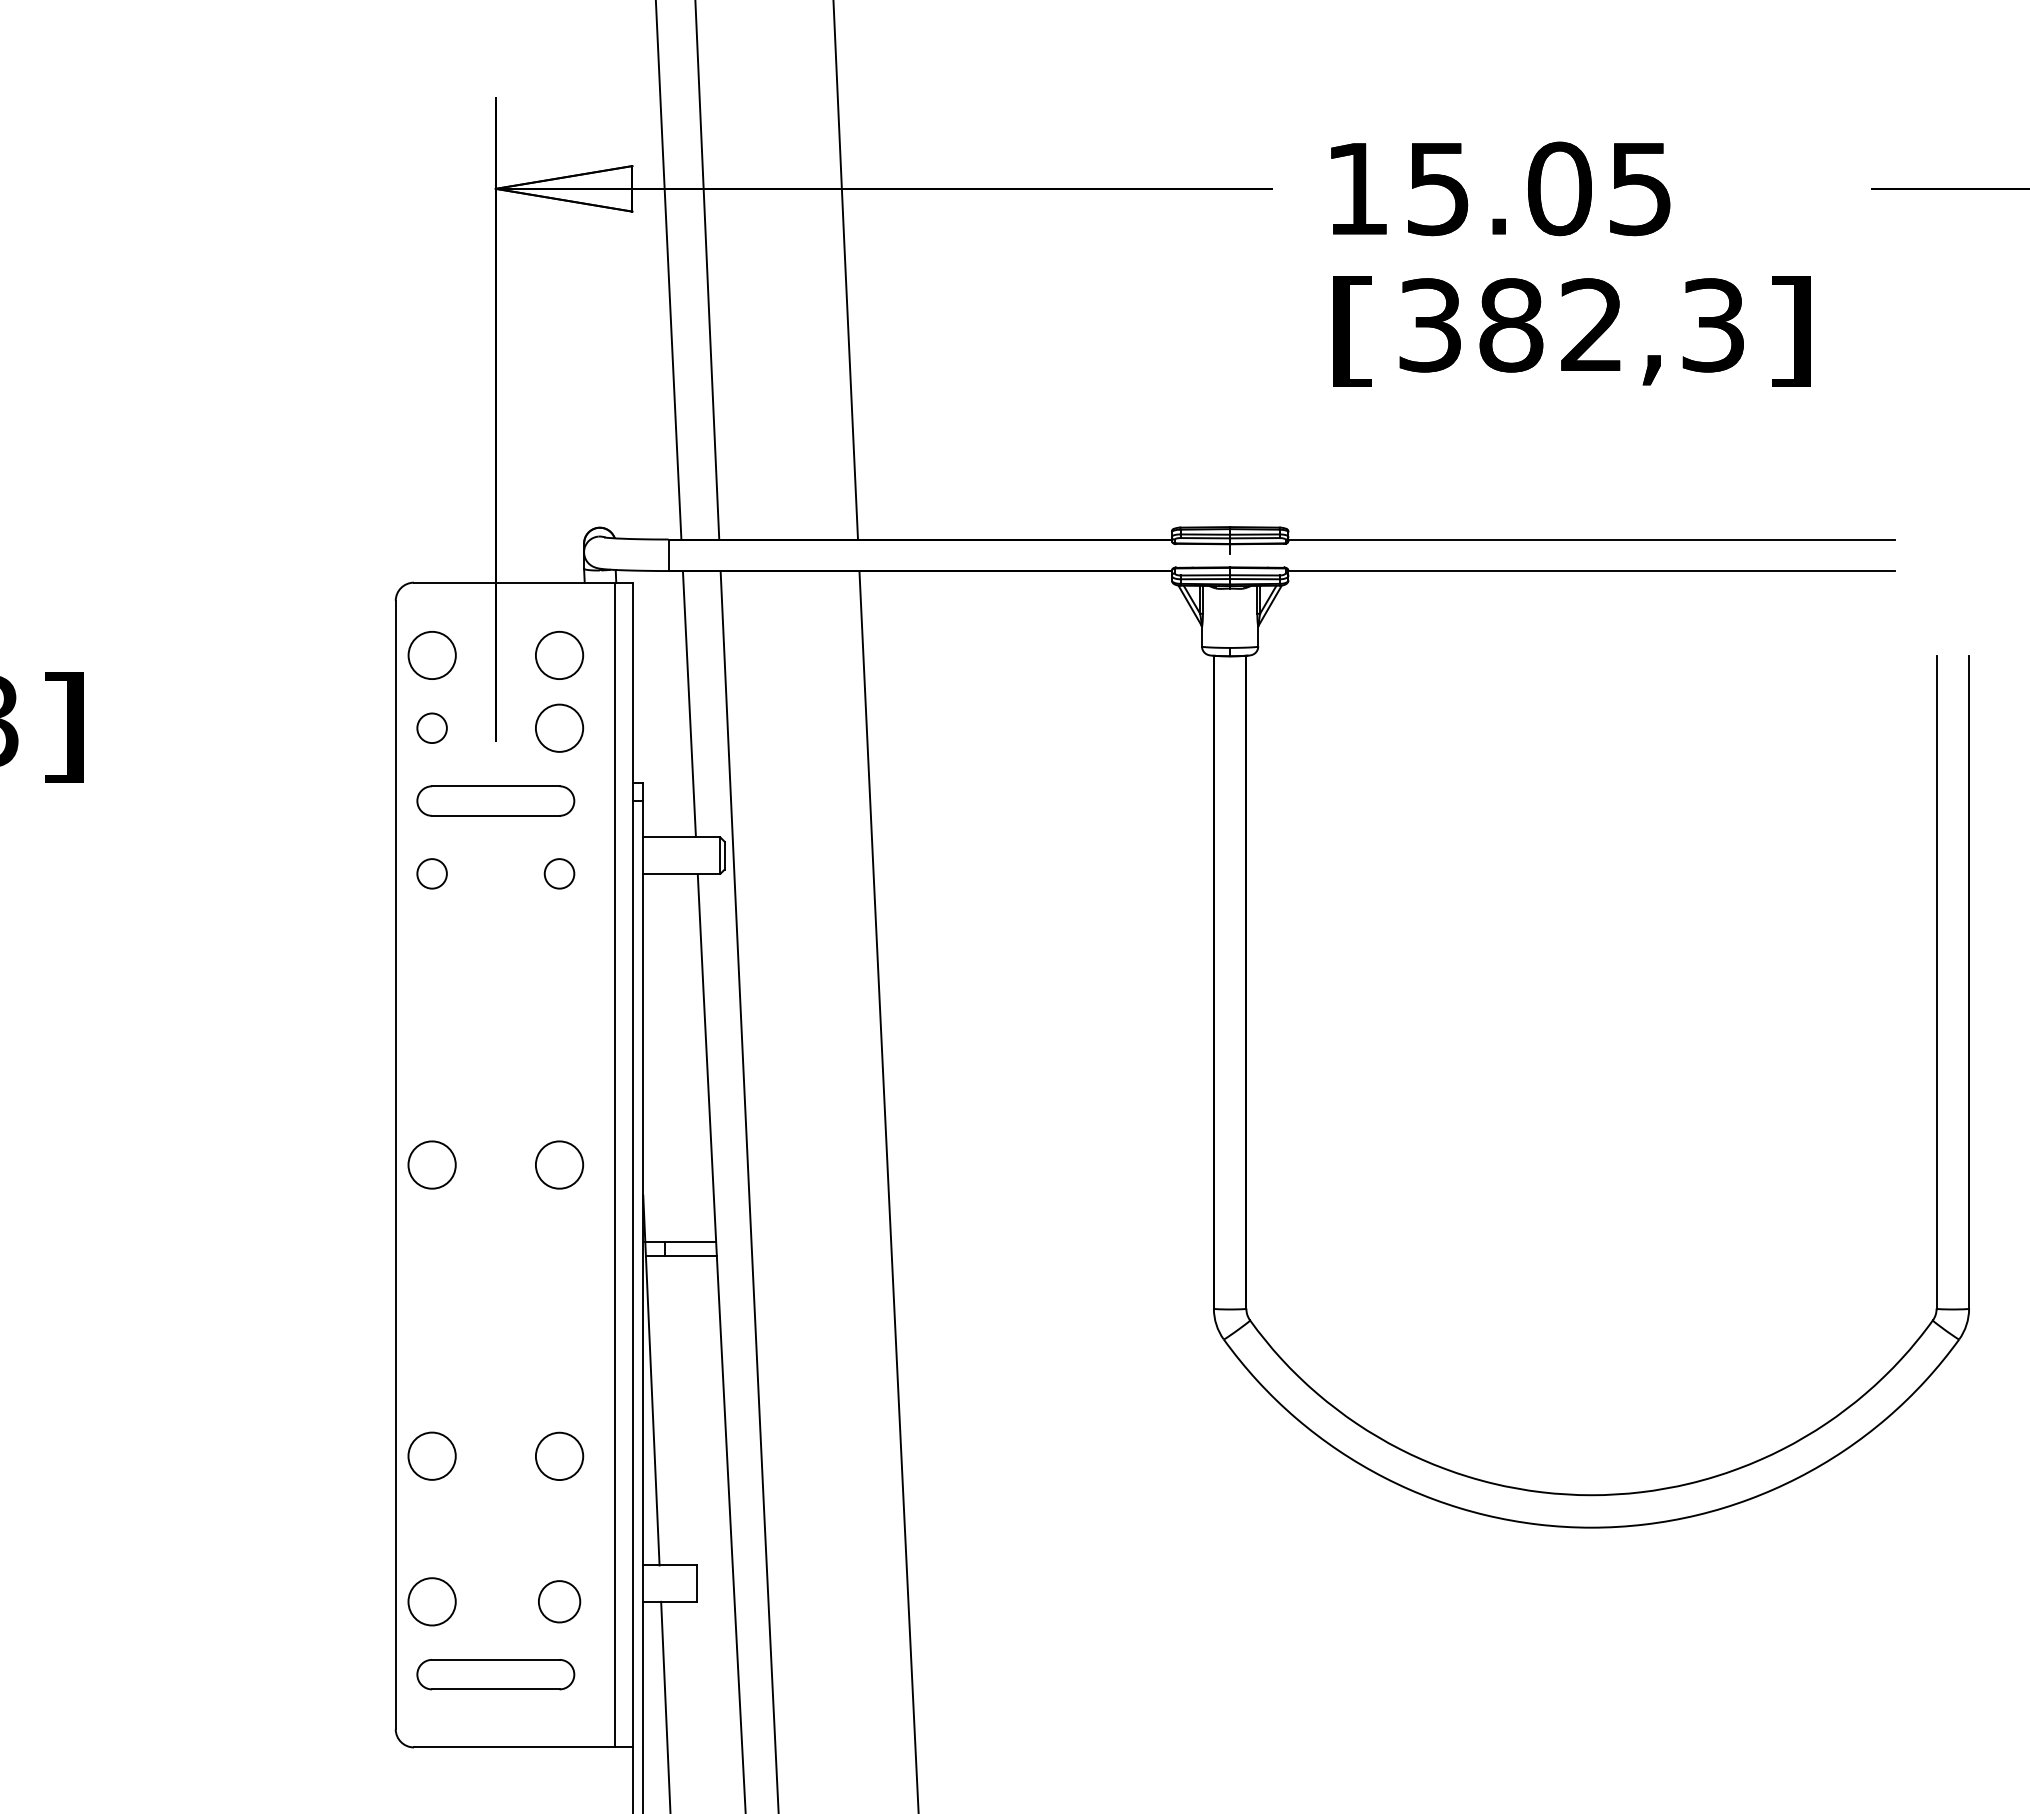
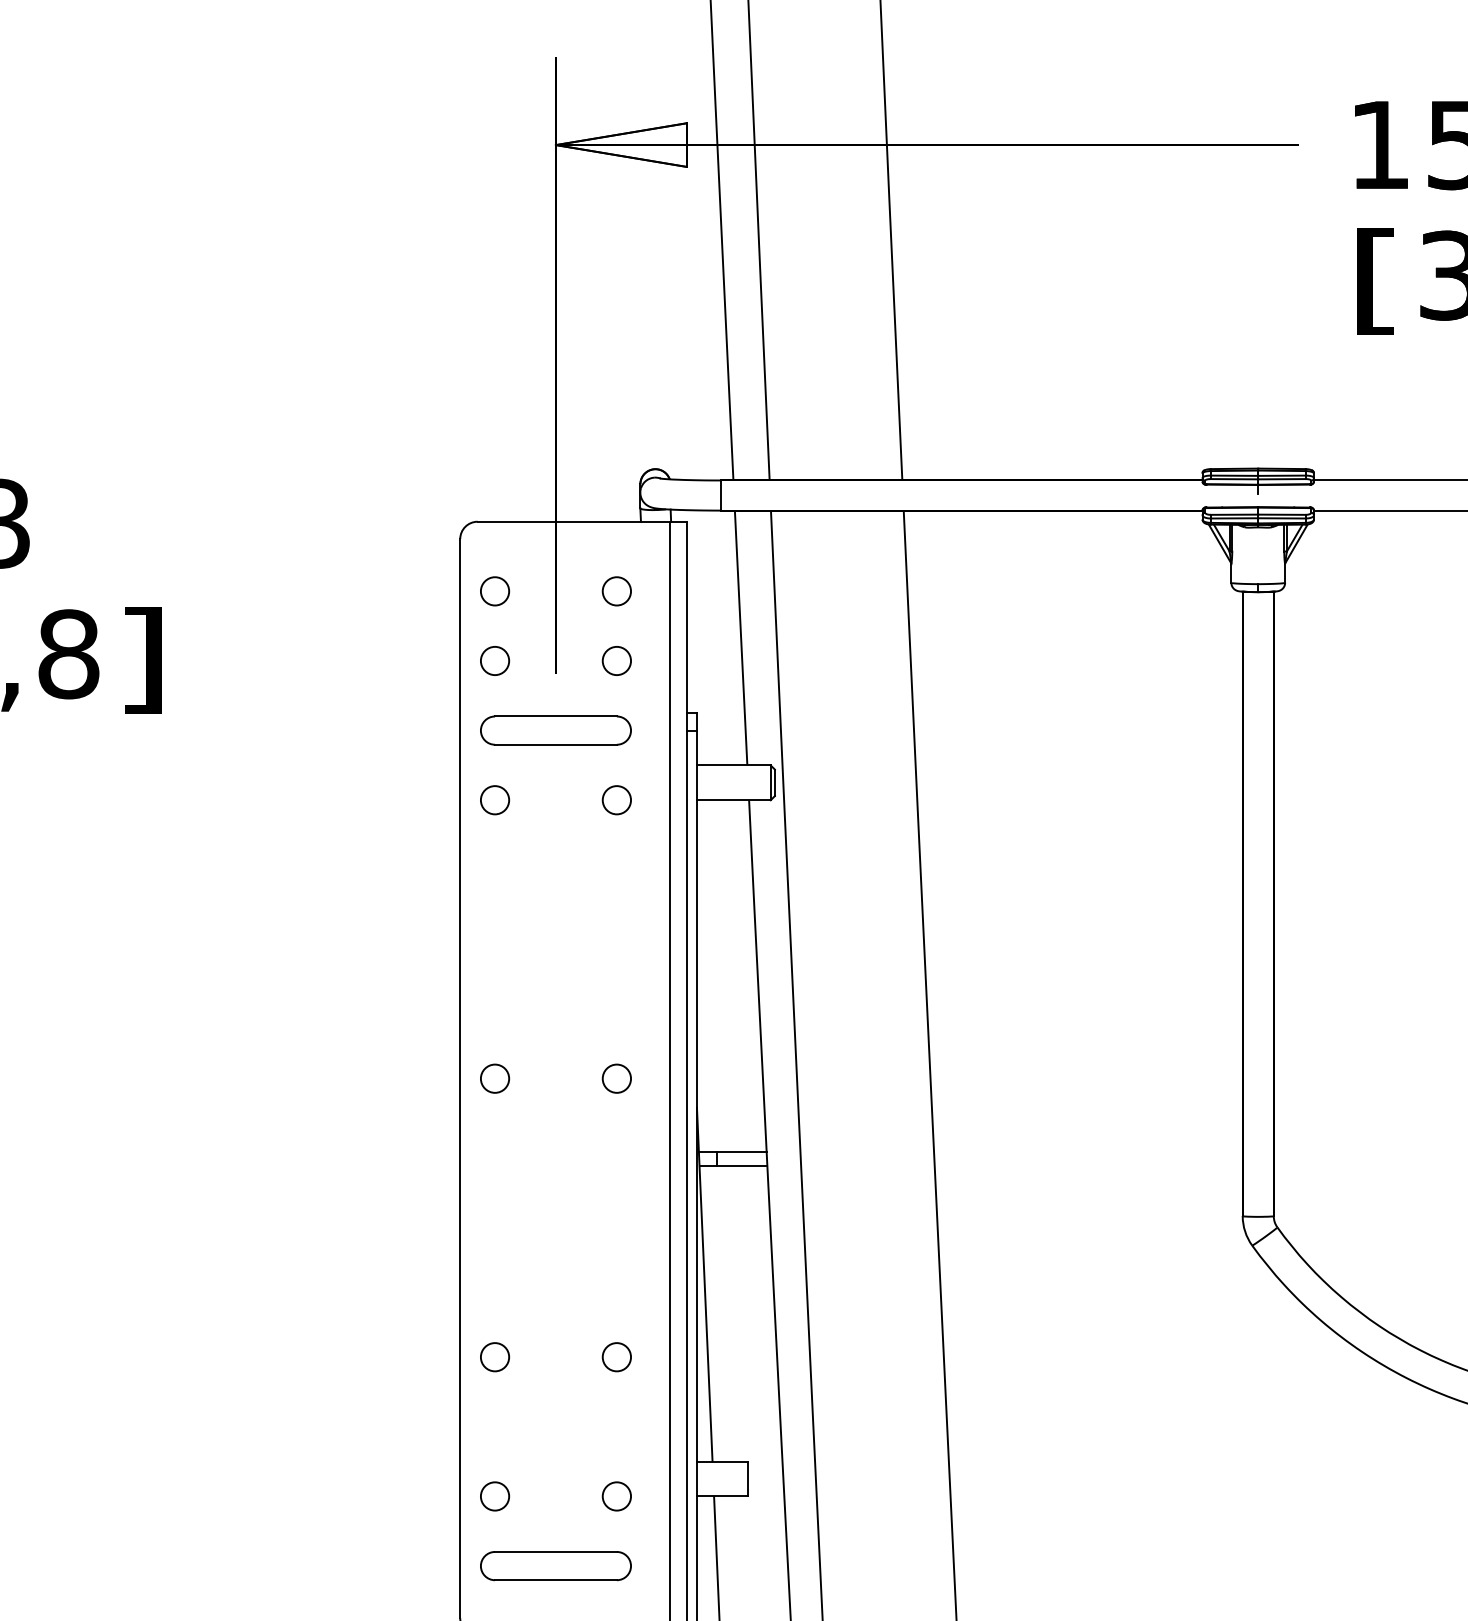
circle: (431, 655) -> (494, 591), size x0.62
circle: (559, 655) -> (616, 591), size x0.62
circle: (559, 728) -> (616, 661), size x0.62
circle: (431, 1164) -> (494, 1078), size x0.62
circle: (559, 1164) -> (616, 1078), size x0.62
circle: (559, 1455) -> (616, 1356), size x0.62
circle: (431, 1456) -> (494, 1357), size x0.62
circle: (431, 1601) -> (494, 1496), size x0.62
circle: (559, 1601) -> (616, 1496), size x0.71

